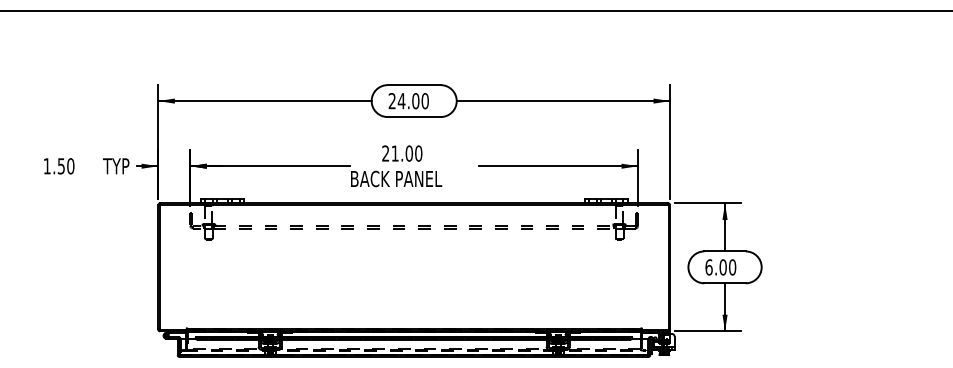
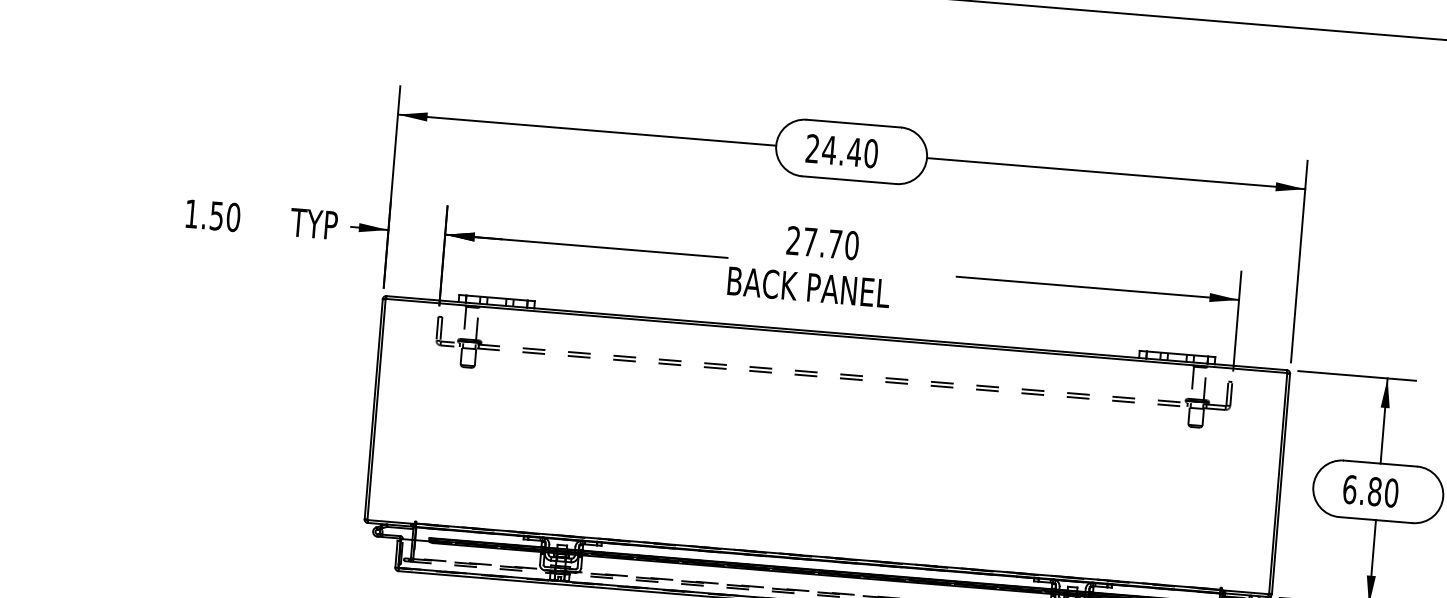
text: (415, 101) -> (853, 152), 24.00 -> 24.40
text: (401, 153) -> (821, 242), 21.00 -> 27.70
text: (722, 267) -> (1373, 491), 6.00 -> 6.80

